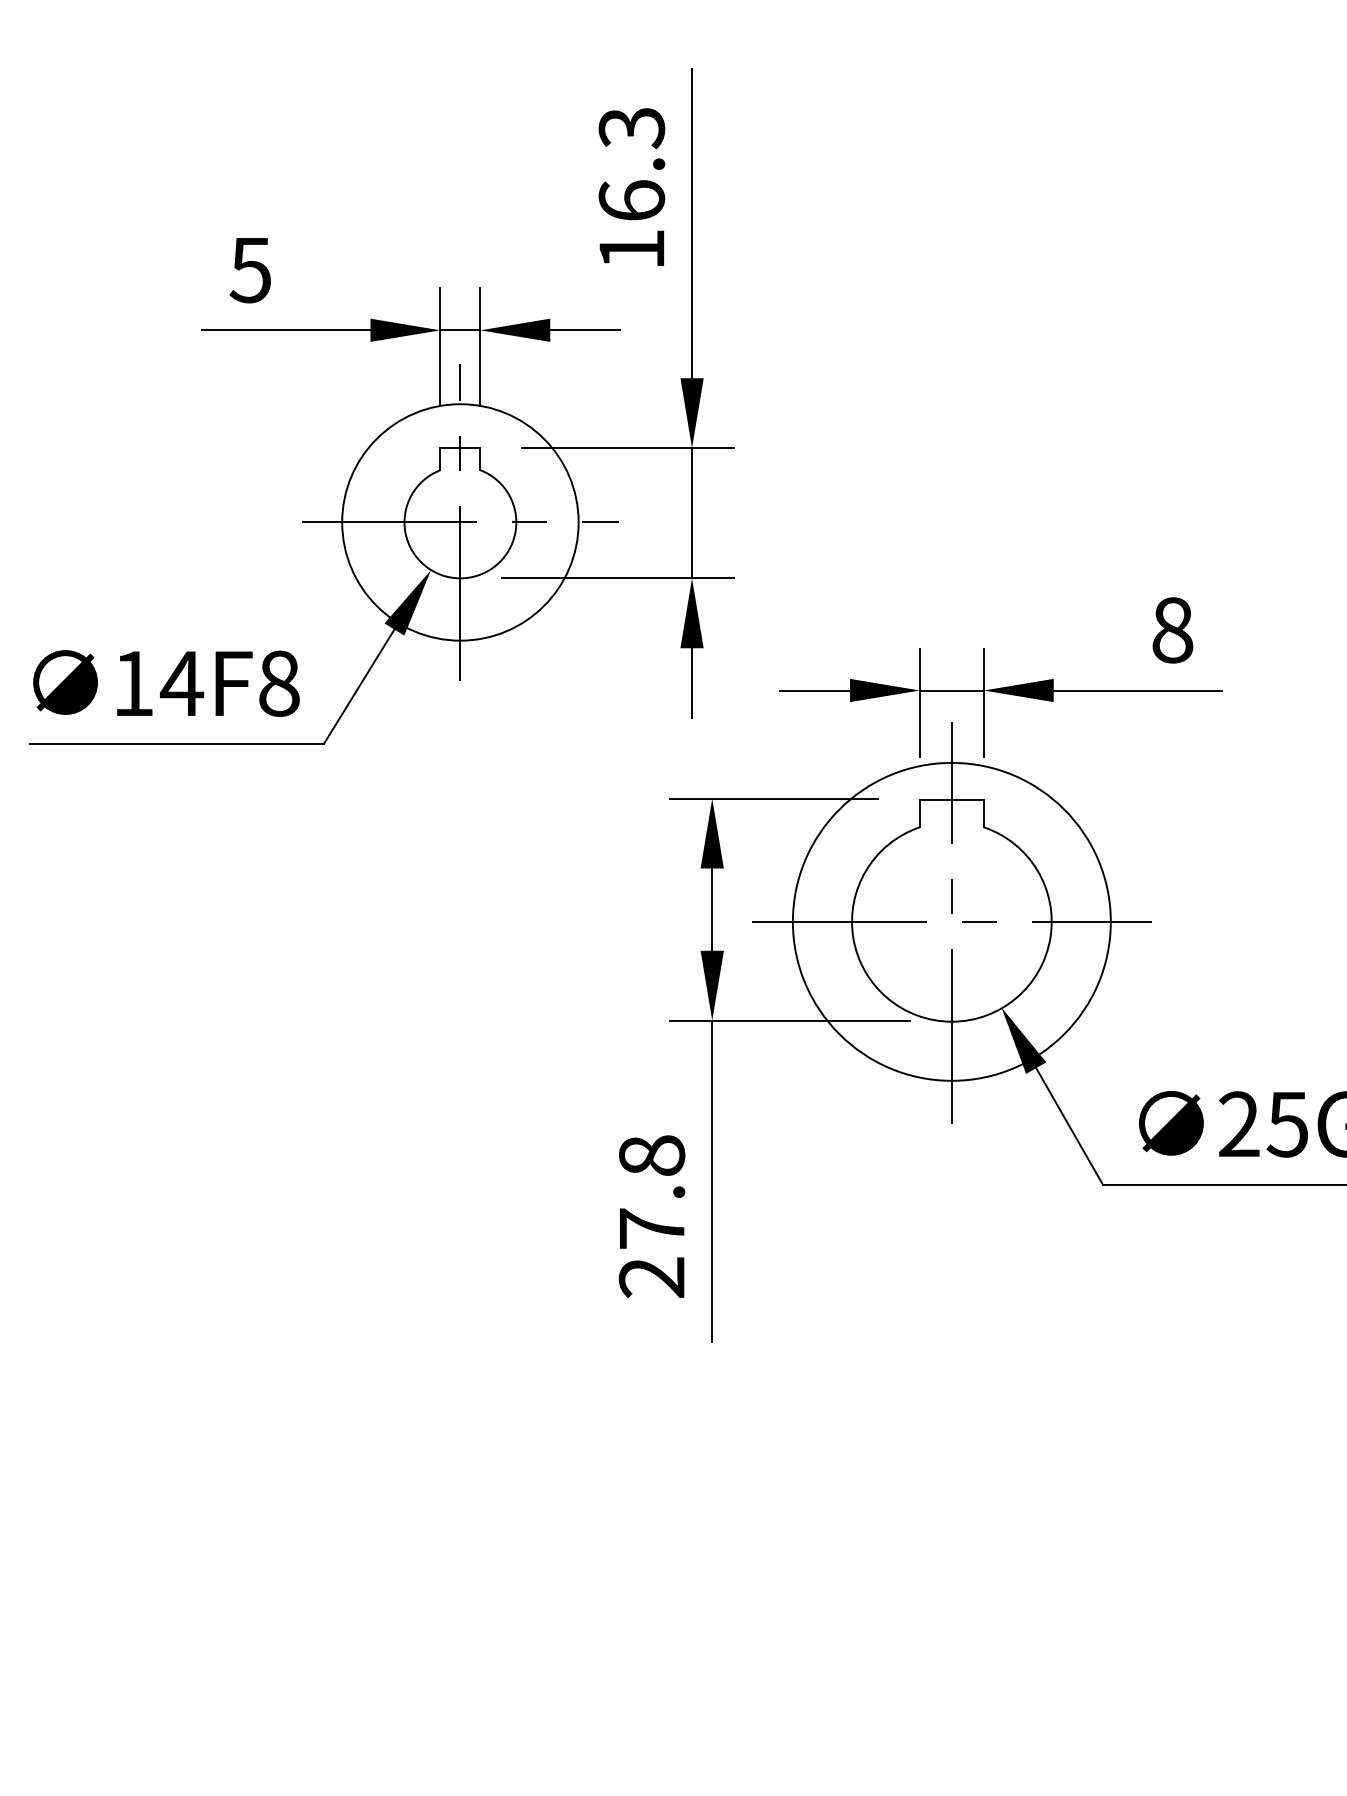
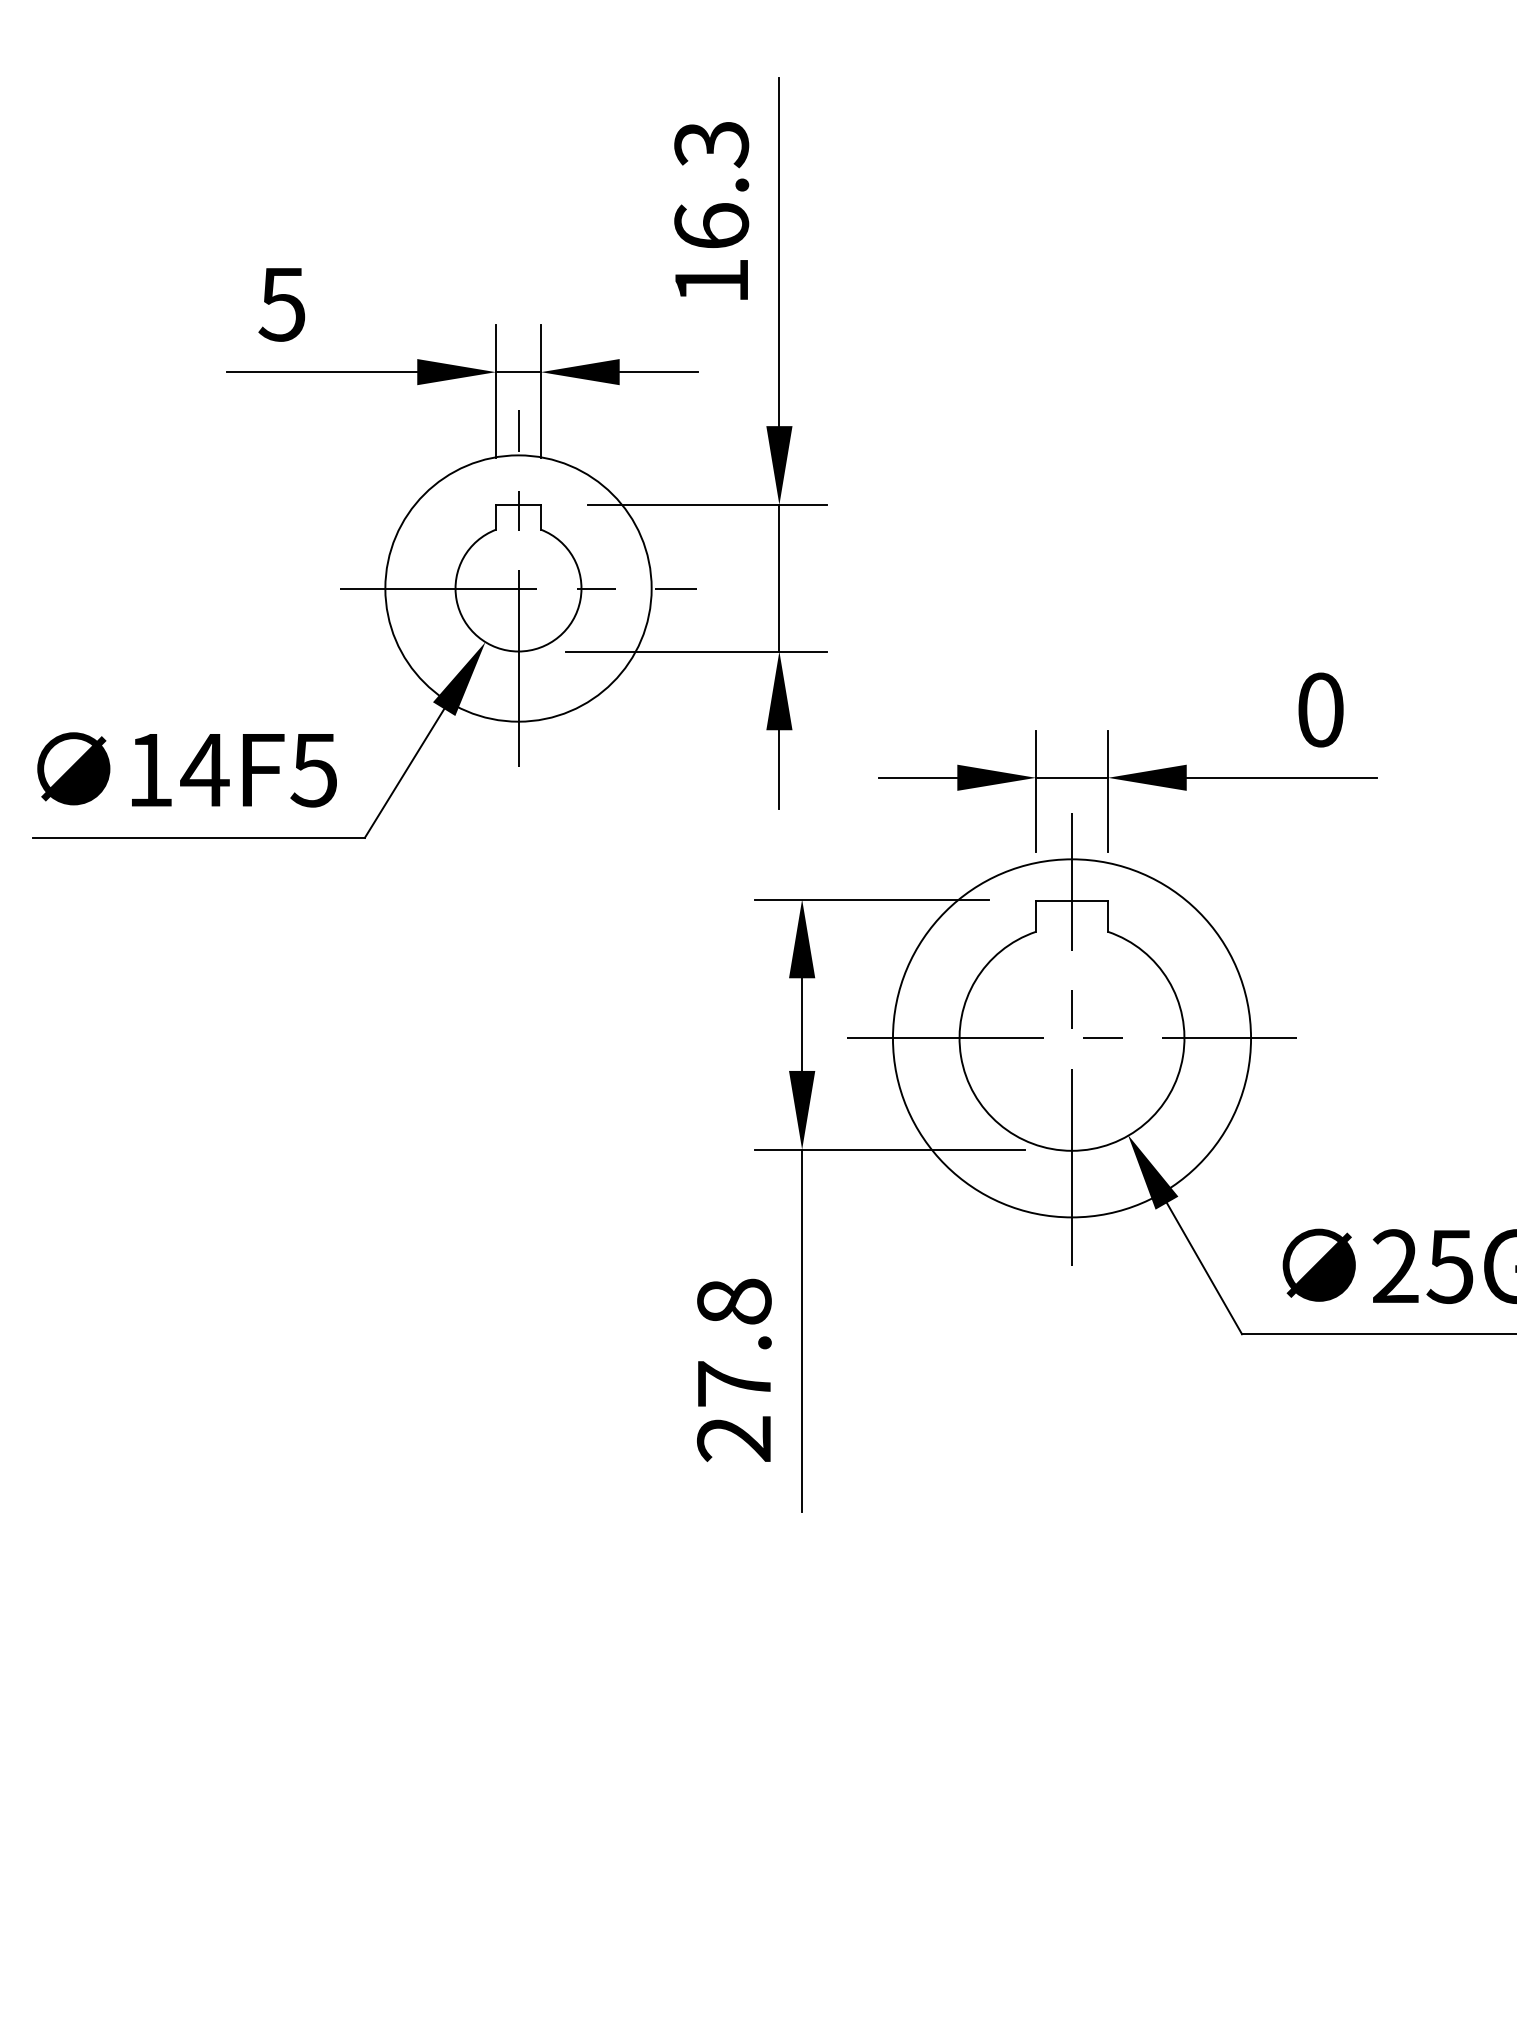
text: (1172, 629) -> (1320, 709), 8 -> 0
text: (278, 683) -> (313, 769), 14F8 -> 14F5

